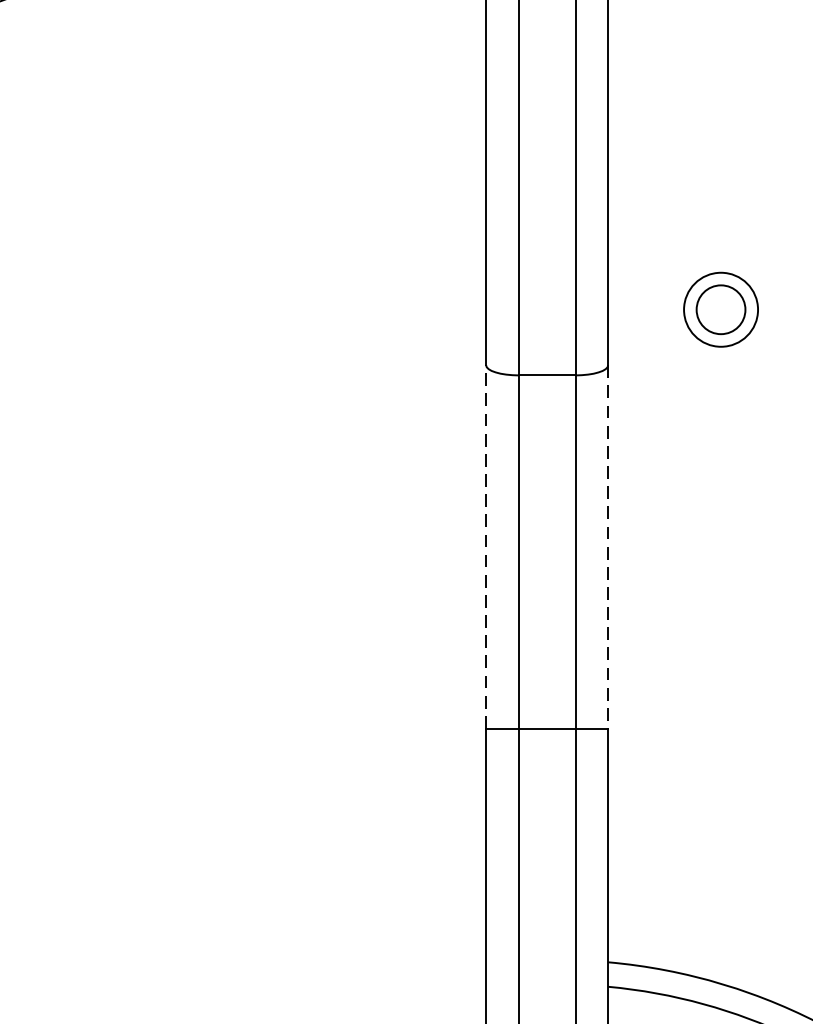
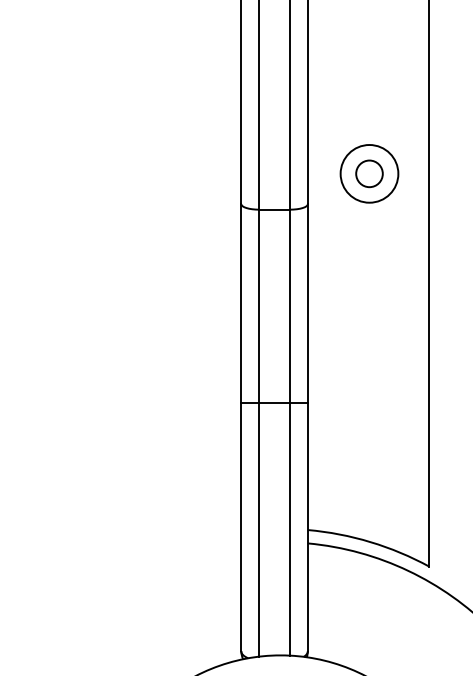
circle: (721, 309) -> (369, 173), size x1.43
line: (486, 545) -> (241, 302), dashed -> solid
line: (607, 547) -> (307, 303), dashed -> solid

